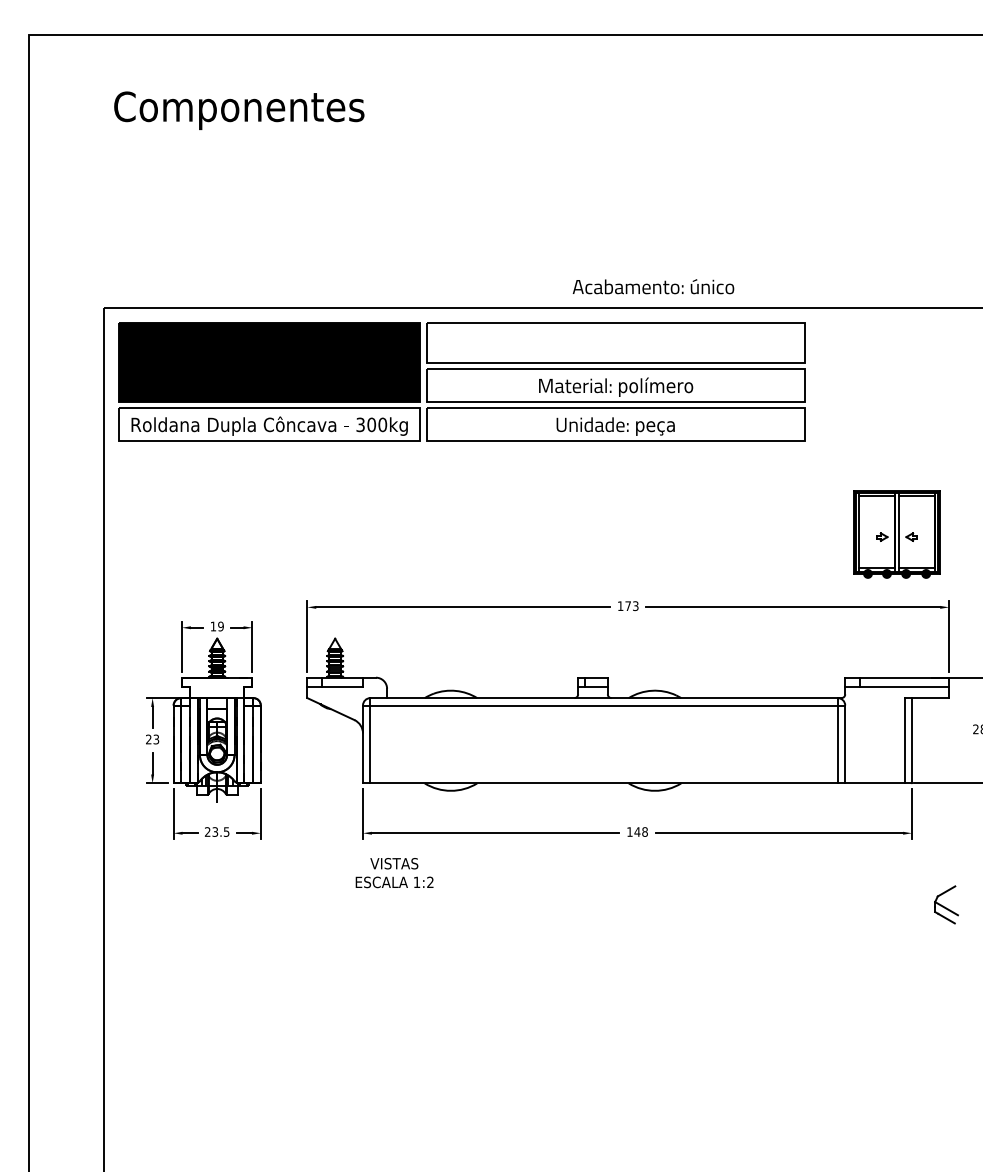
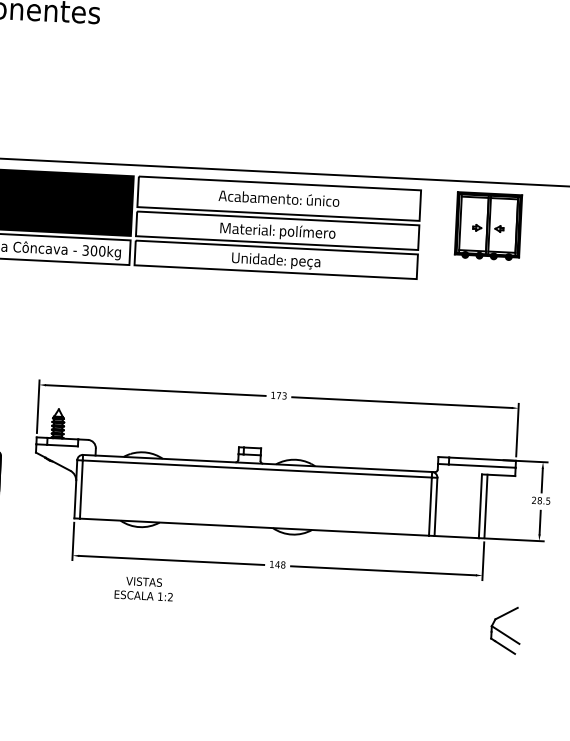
text: (653, 286) -> (279, 198), moved
part: (896, 534) -> (488, 226), moved
text: (394, 873) -> (143, 589), moved
part: (946, 904) -> (505, 630), size x1.67

